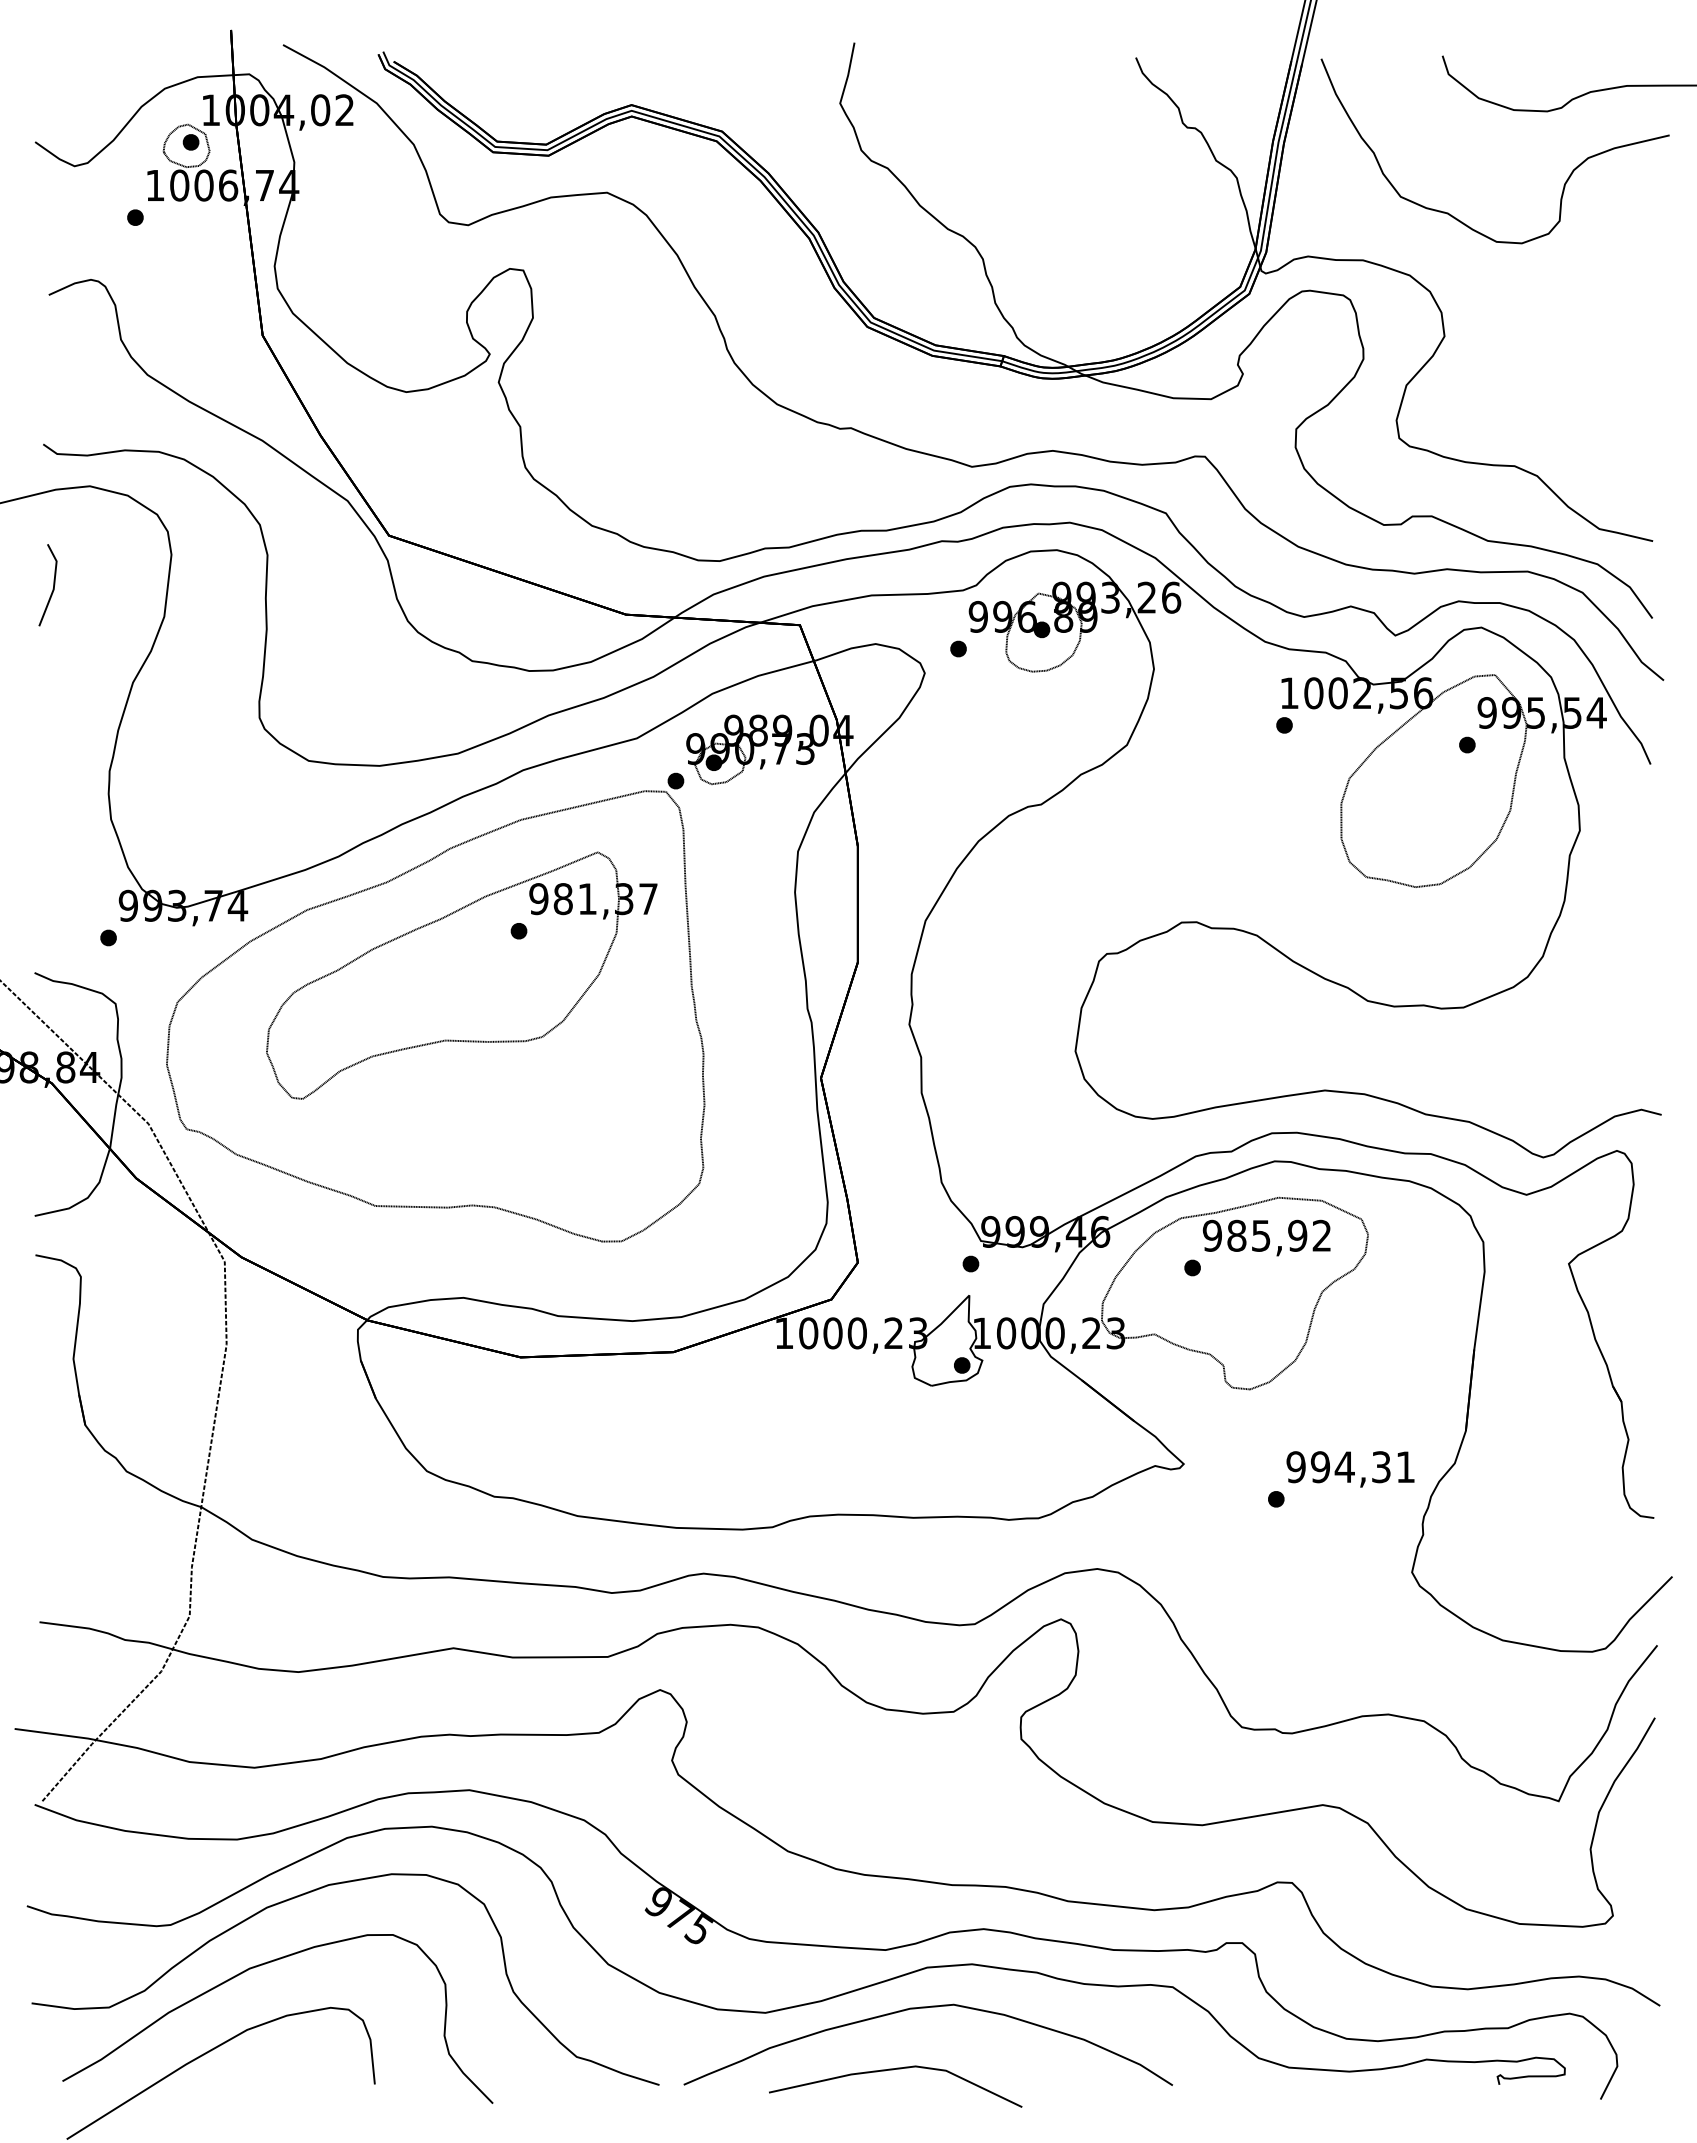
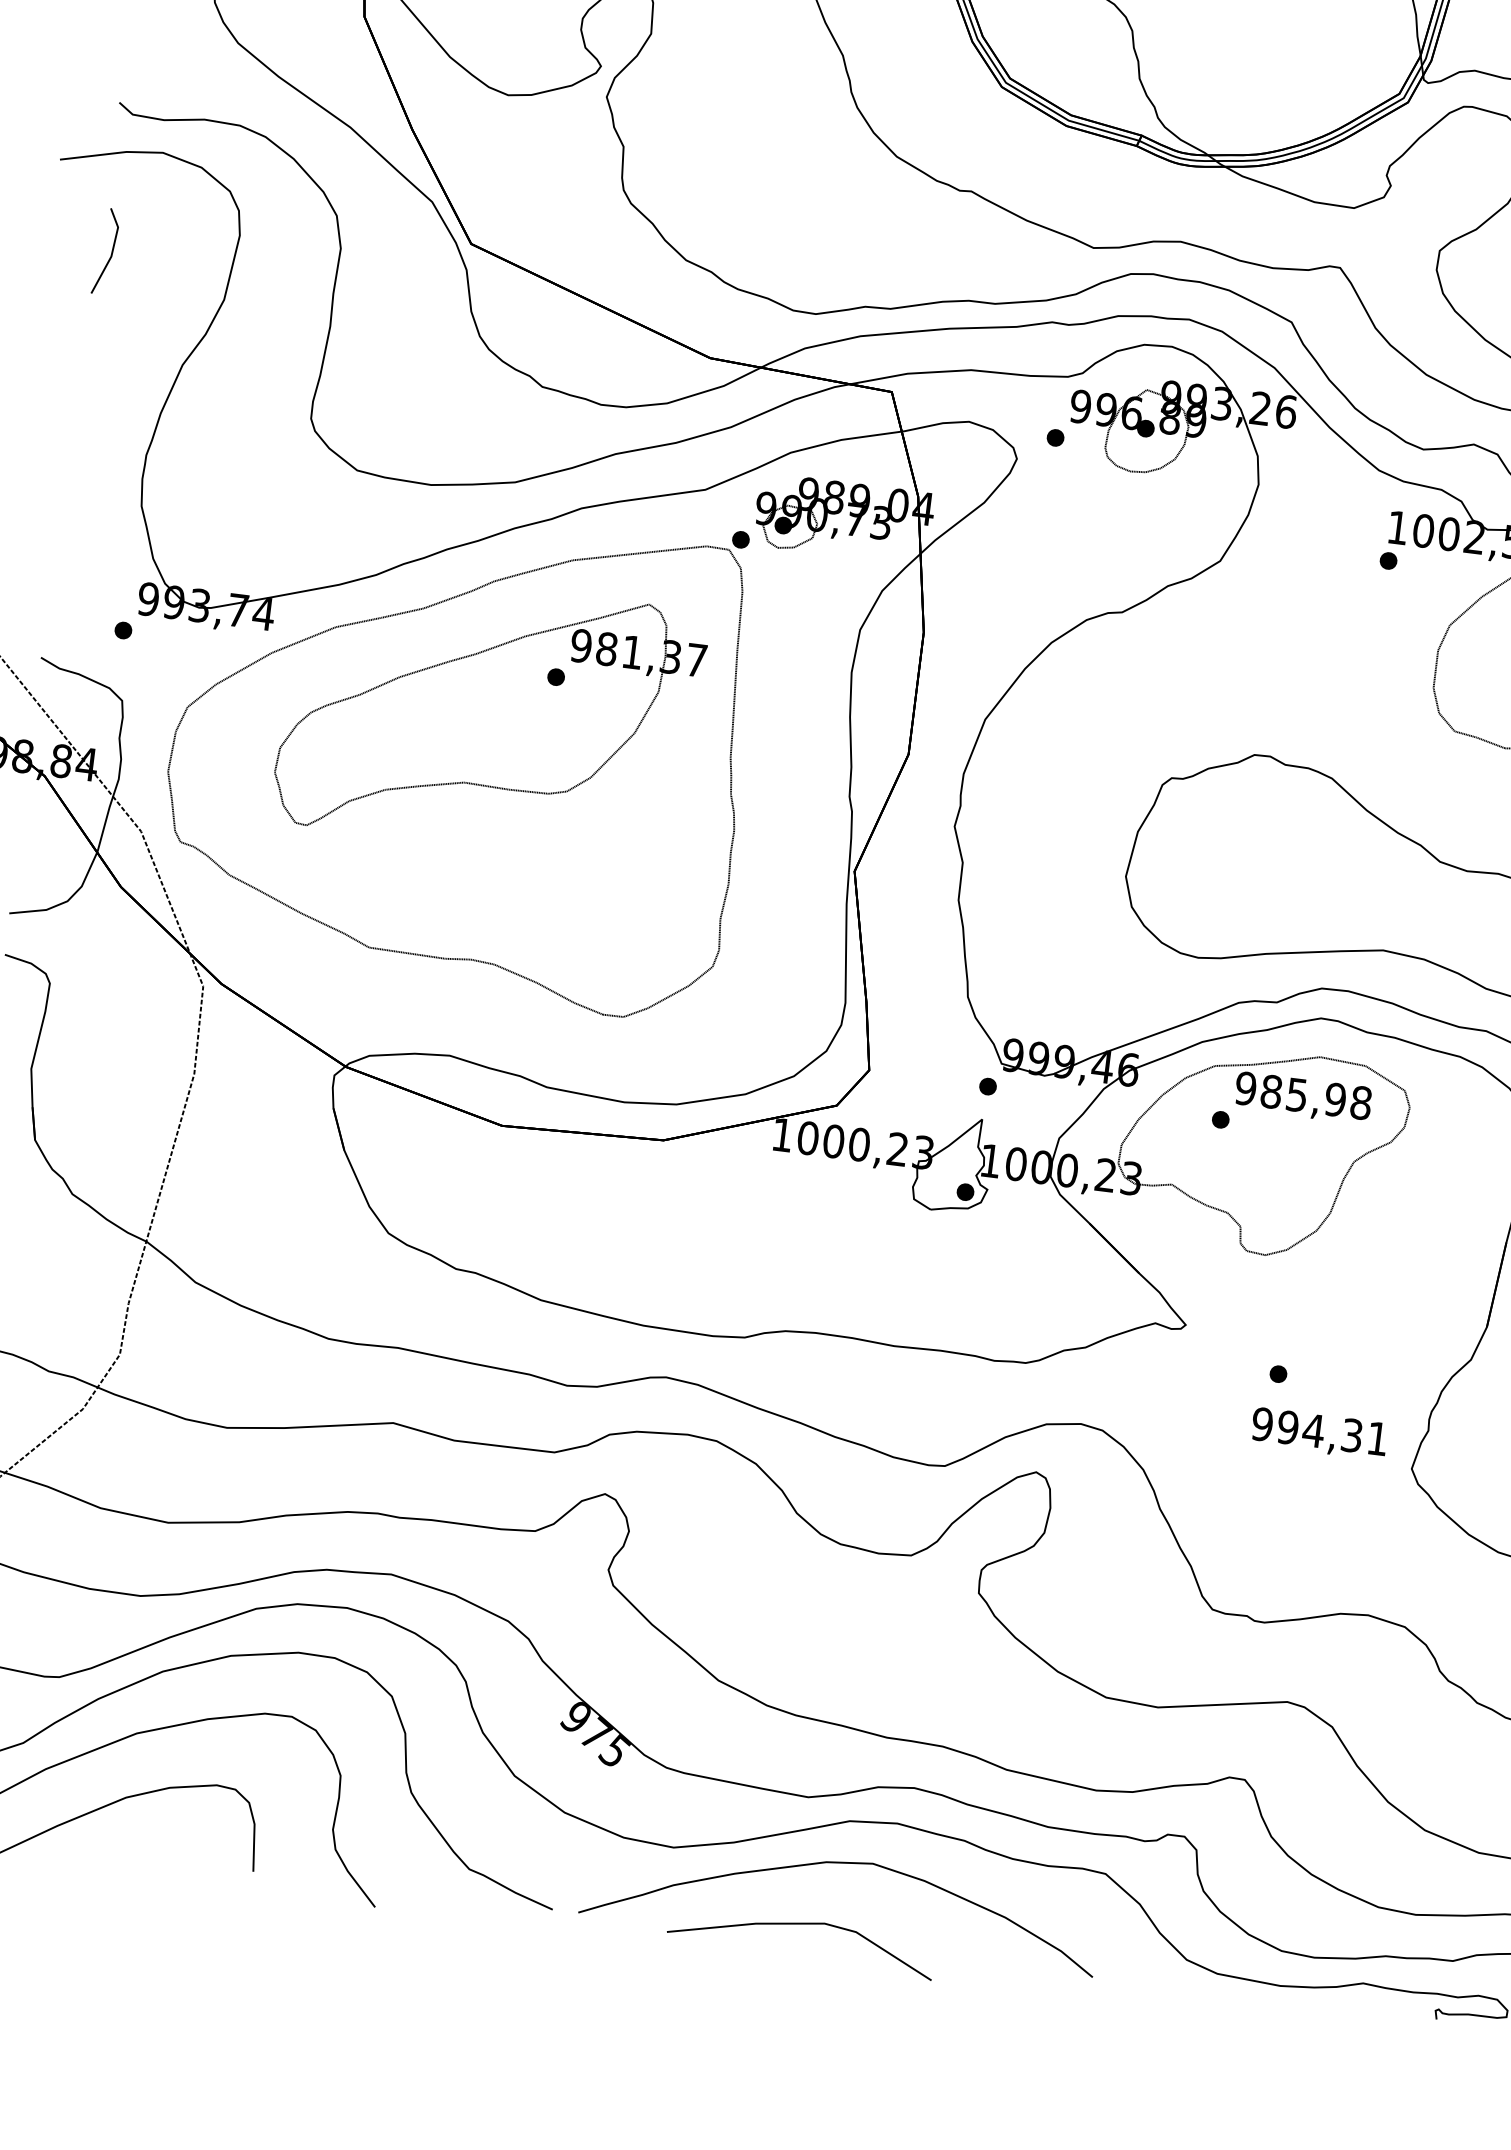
text: (1321, 1235) -> (1360, 1102), 985,92 -> 985,98
text: (1350, 1469) -> (1319, 1433), moved

